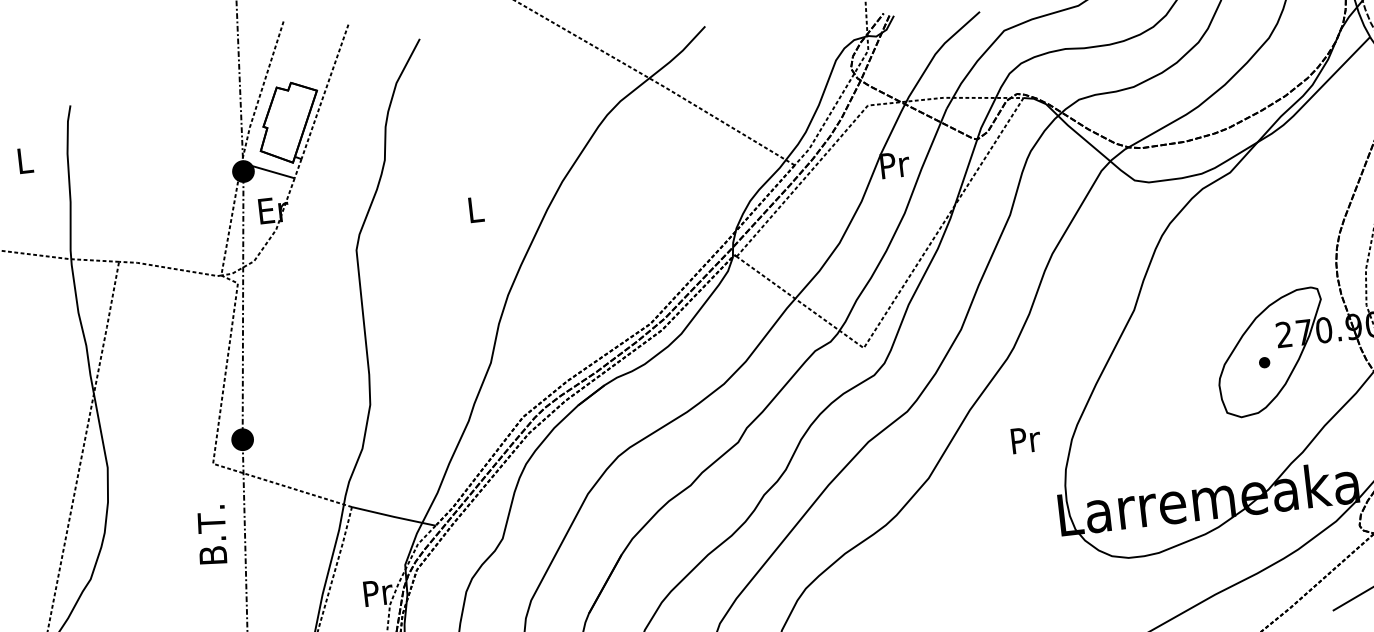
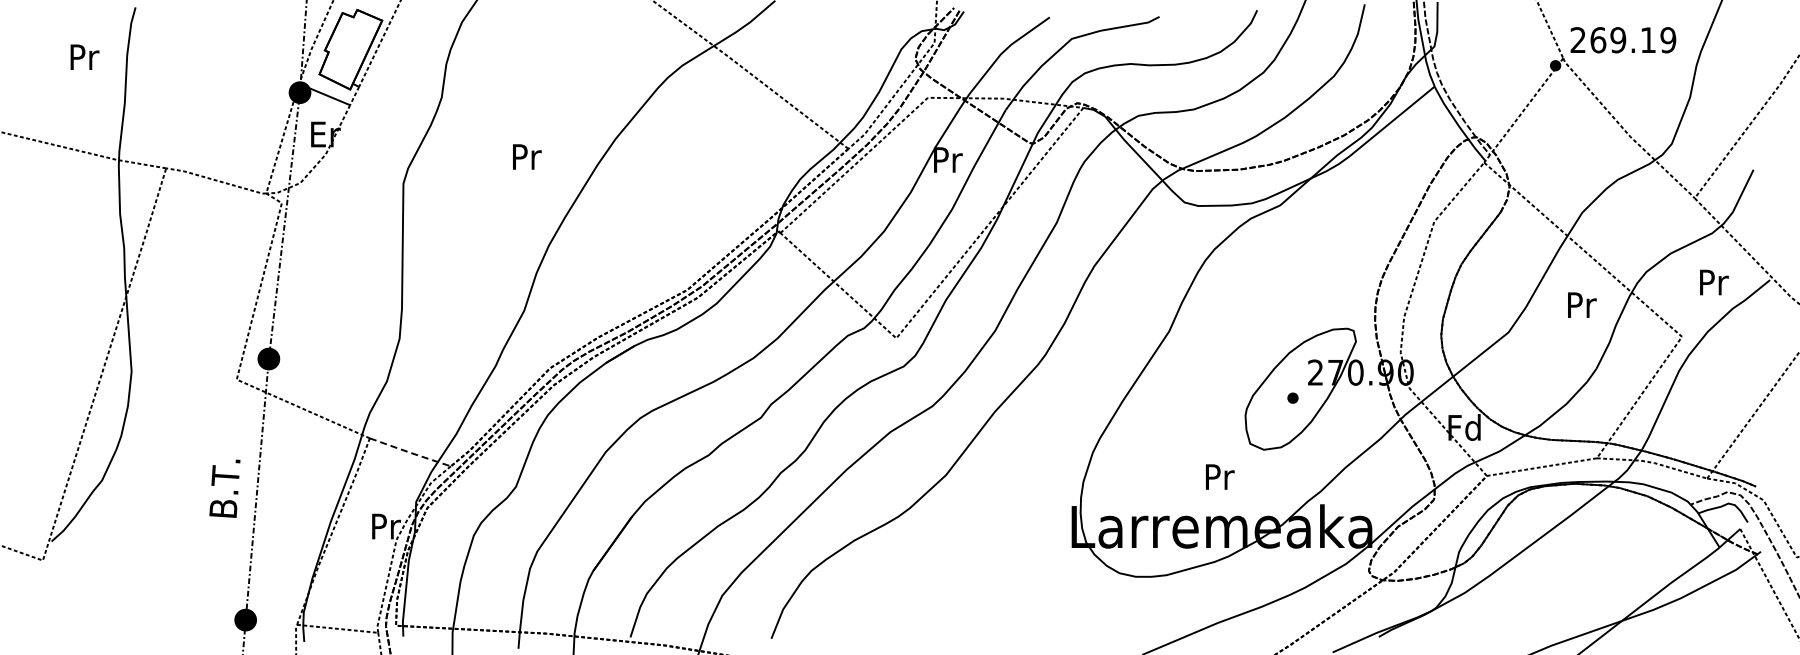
text: (25, 160) -> (84, 56), L -> Pr
text: (476, 209) -> (527, 156), L -> Pr
text: (1026, 439) -> (1220, 476), moved
line: (393, 516) -> (410, 452), solid -> dashed
text: (211, 535) -> (224, 488), moved

